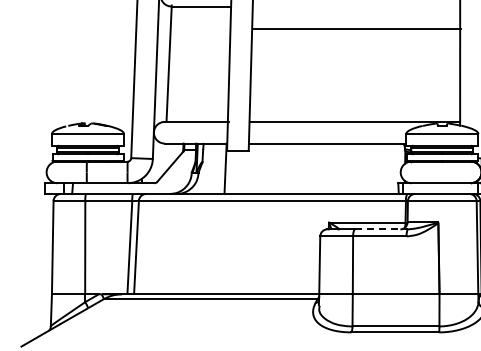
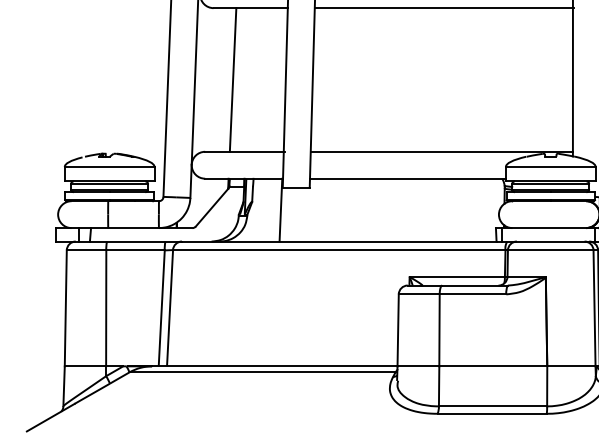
line: (356, 28) -> (443, 8), moved
line: (168, 62) -> (232, 79), moved
line: (381, 229) -> (475, 285), dashed -> solid

